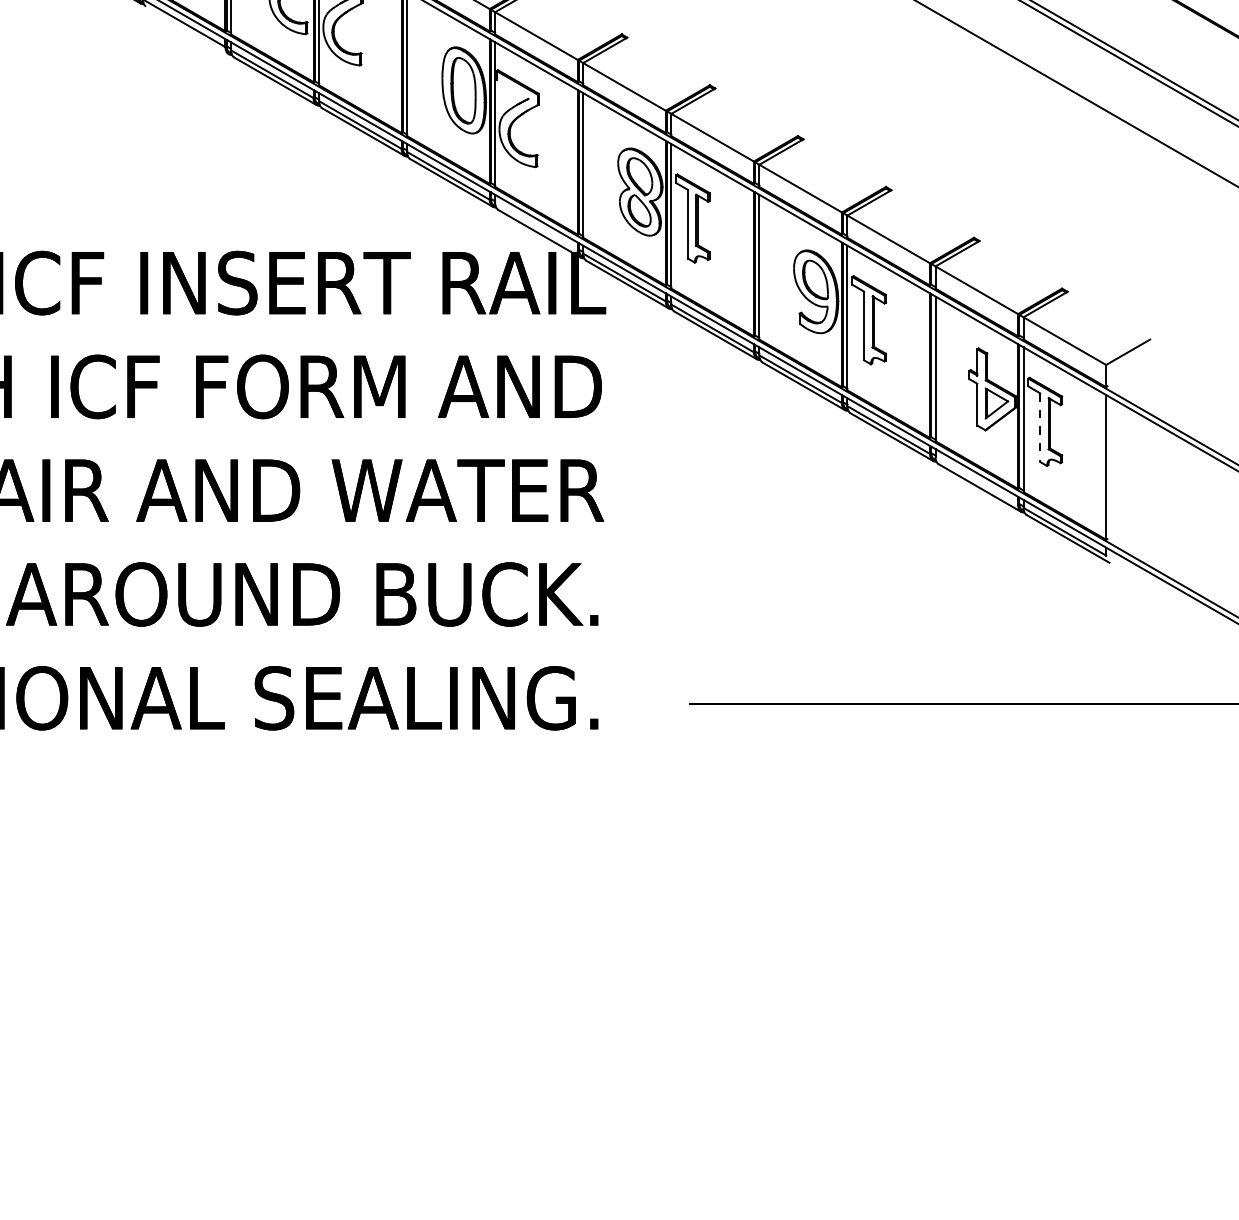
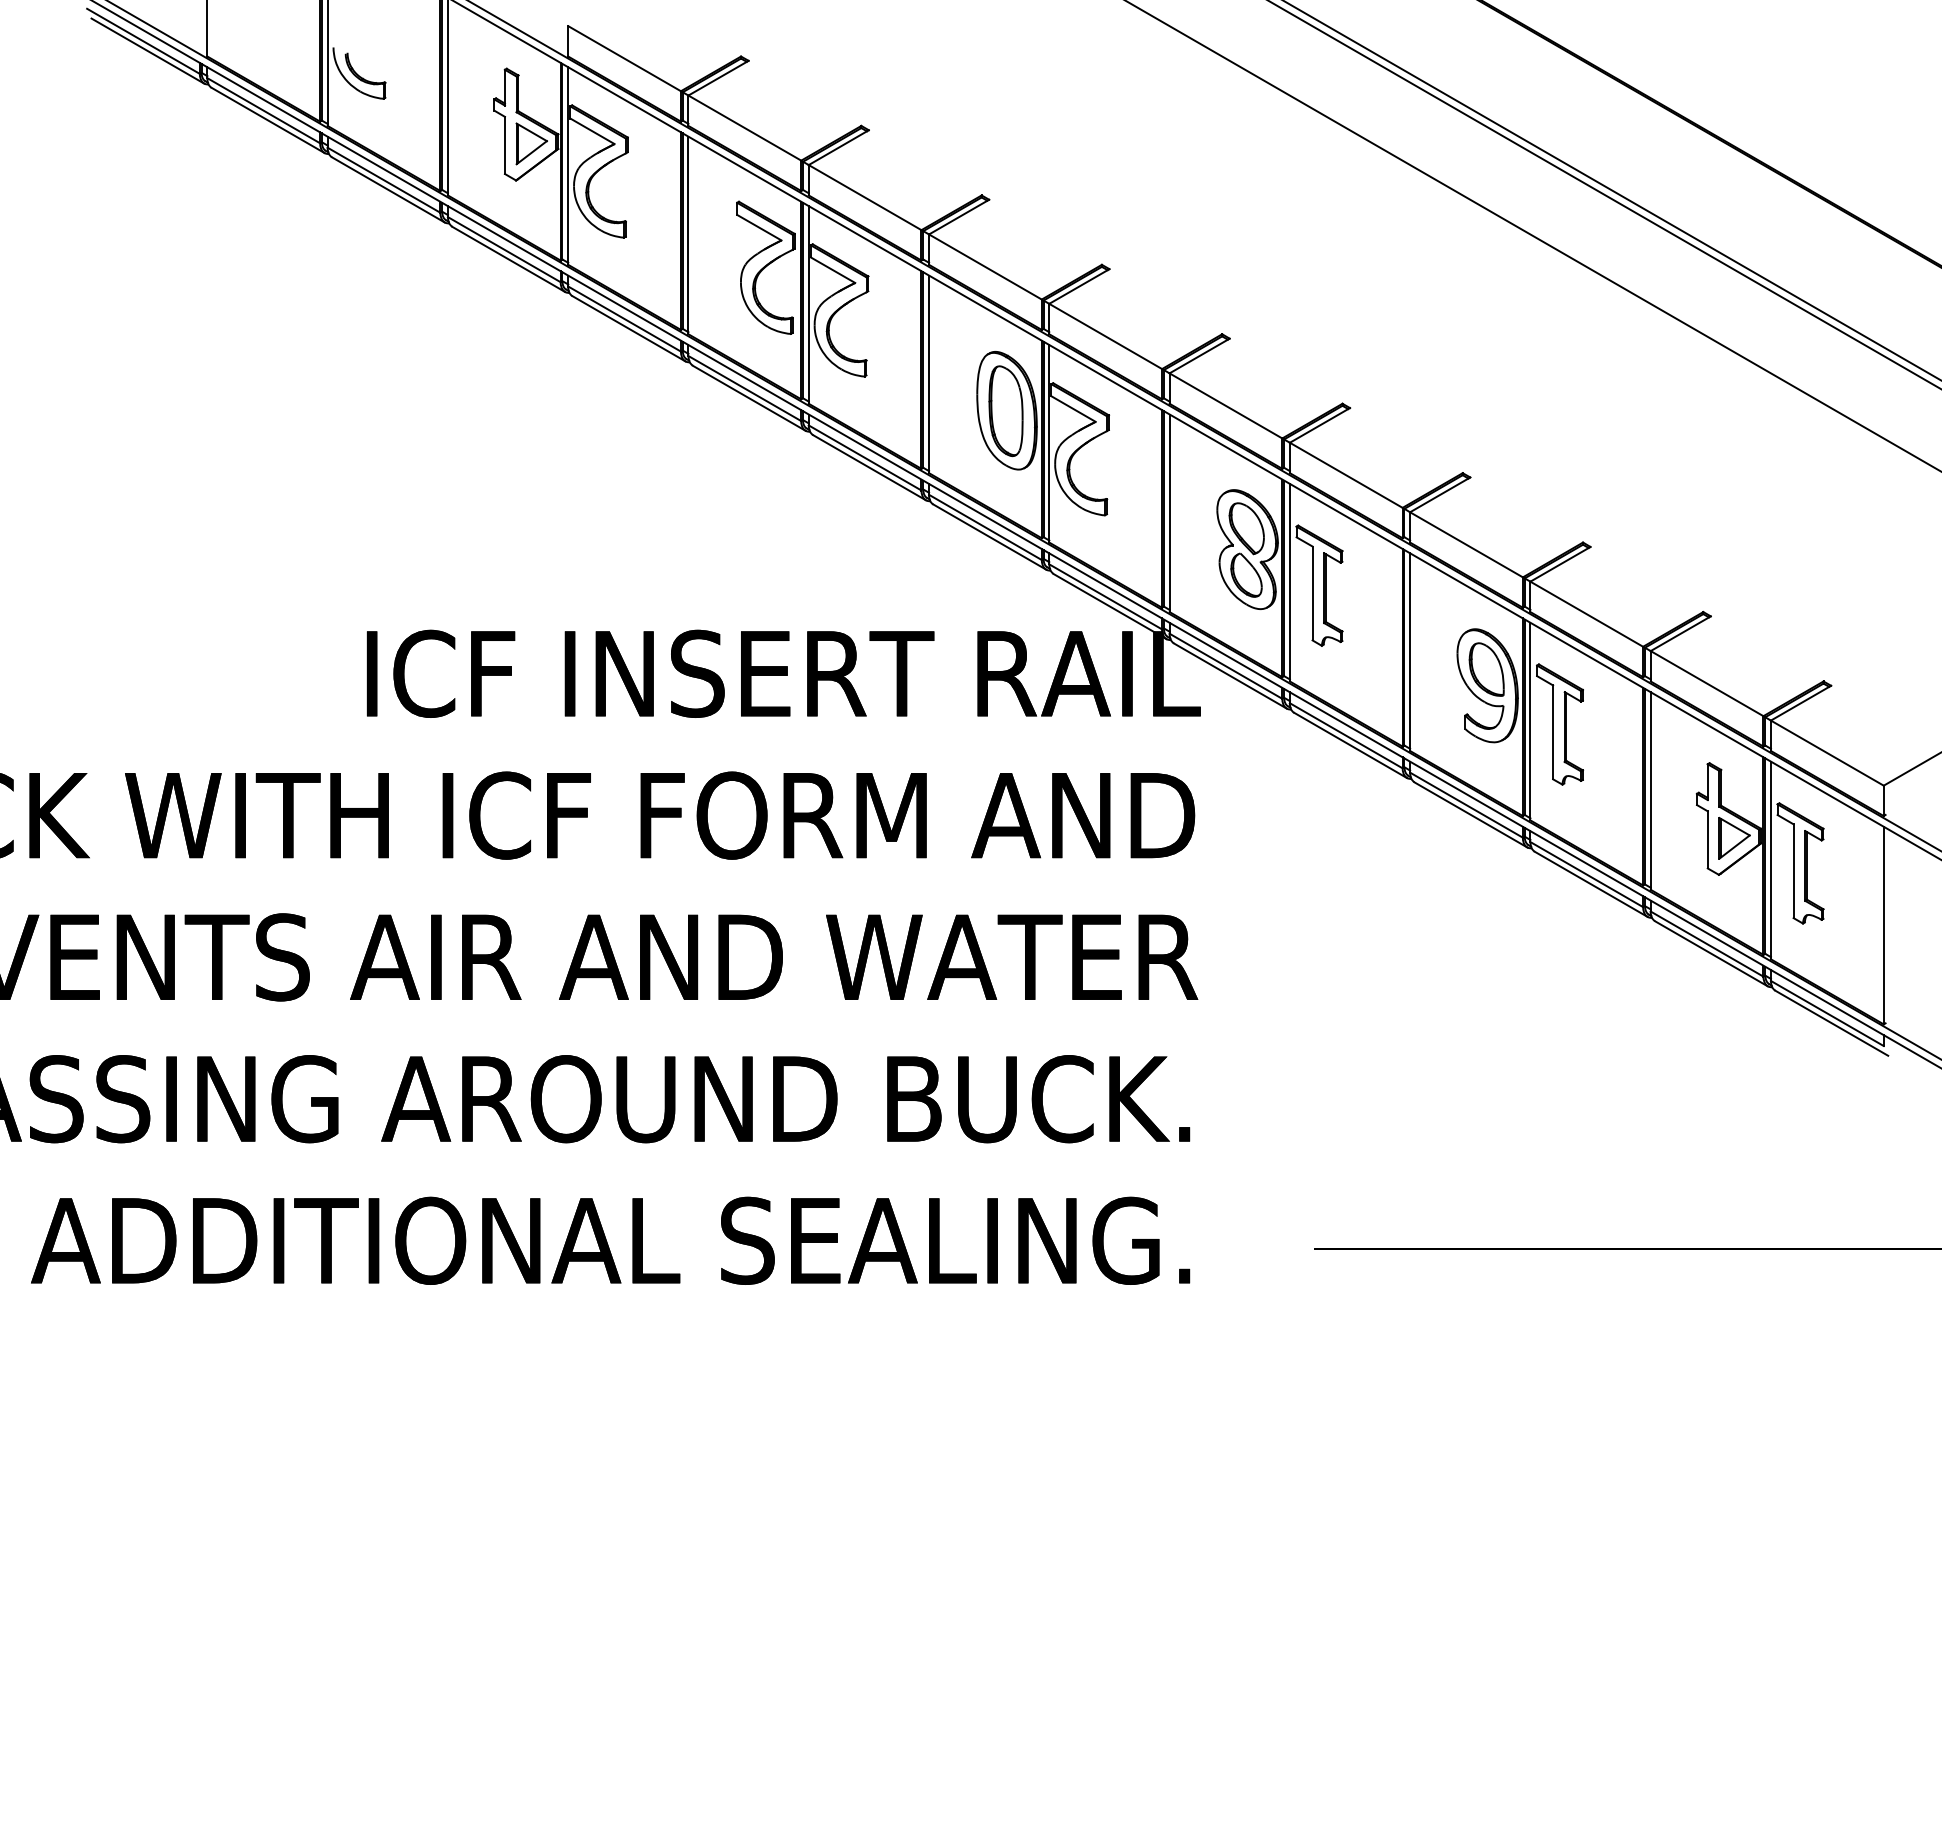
line: (187, 30) -> (628, 328), added
line: (512, 88) -> (1073, 408), added
line: (536, 226) -> (1105, 596), added
line: (1040, 427) -> (1793, 871), dashed -> solid
line: (976, 480) -> (1706, 943), added

